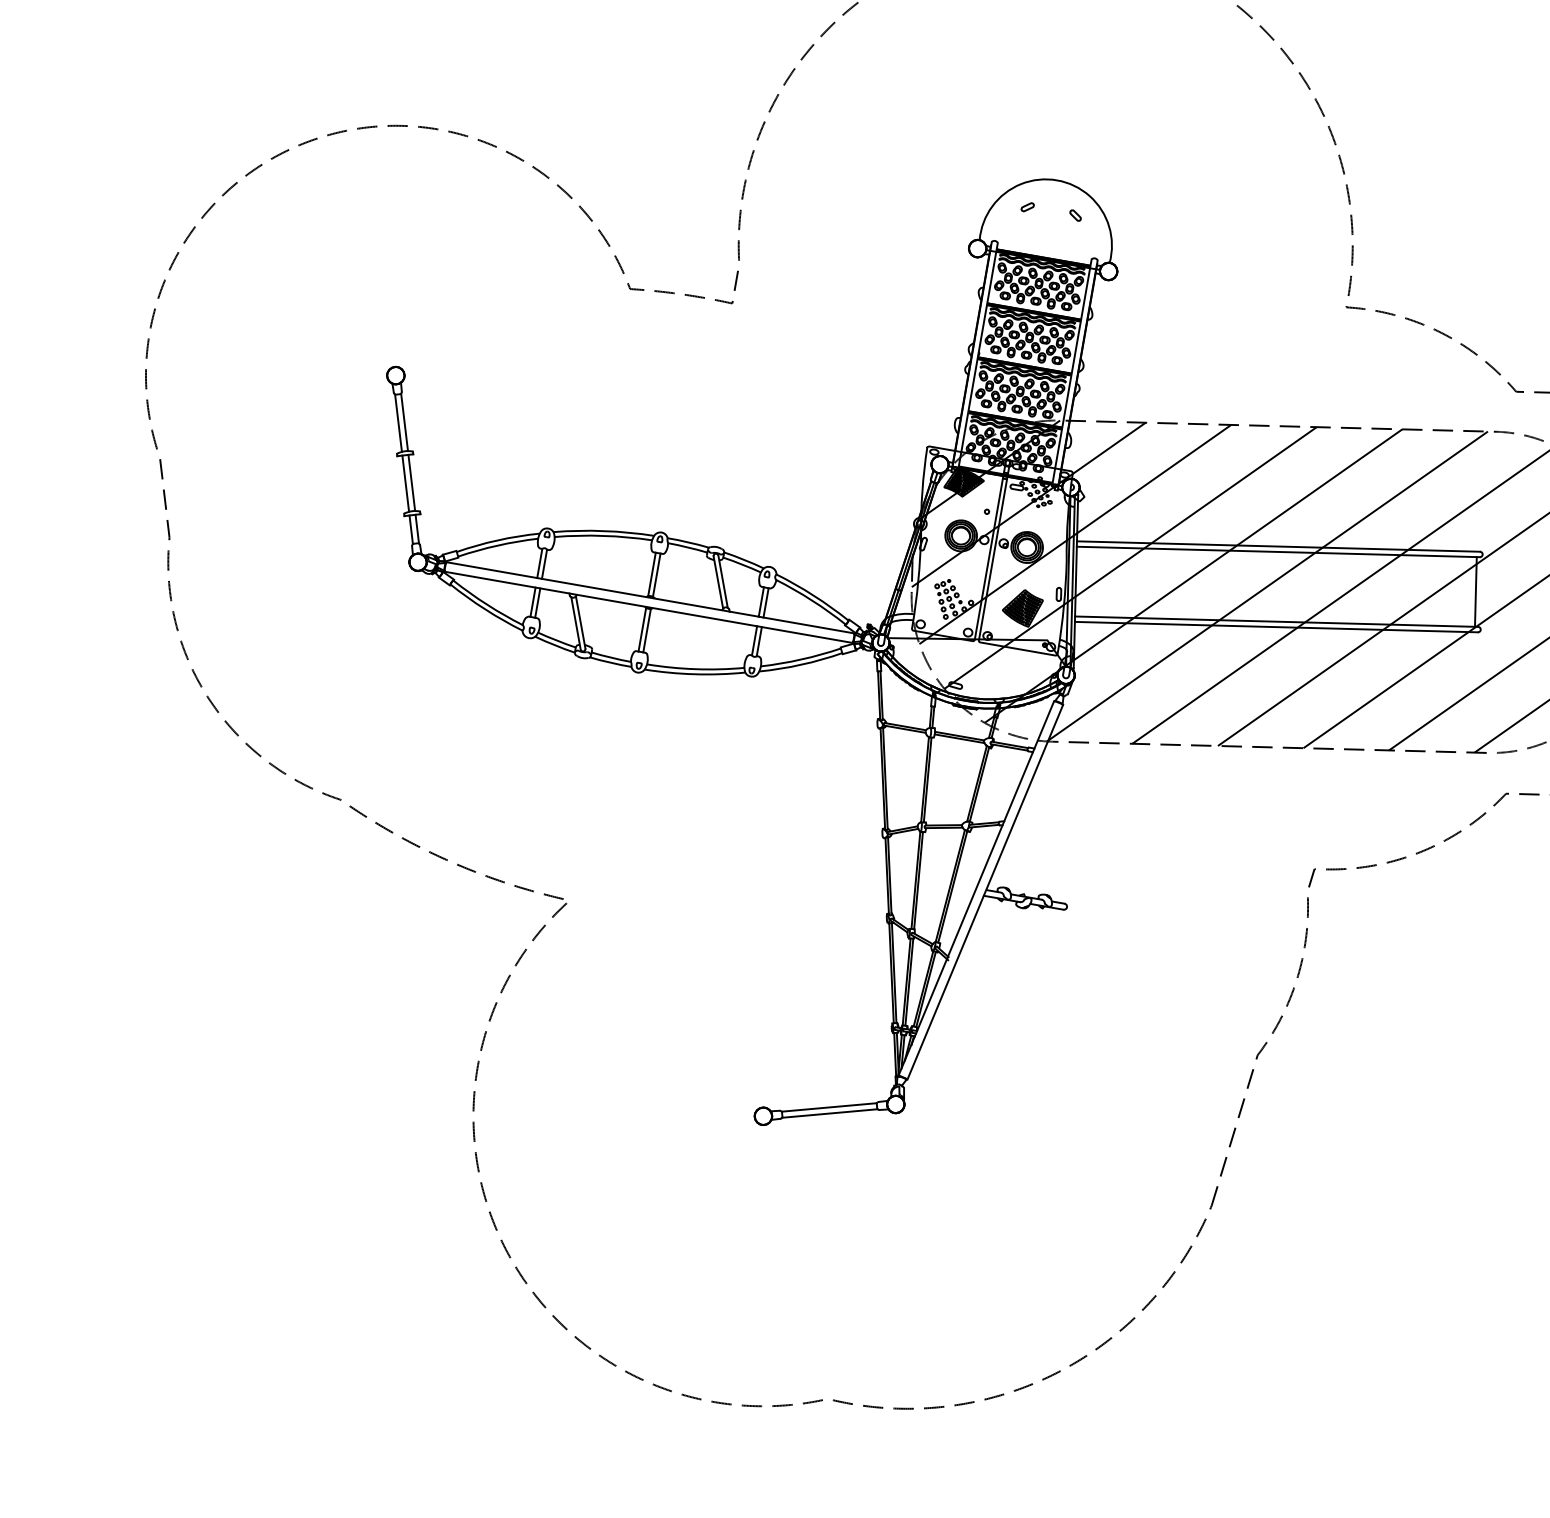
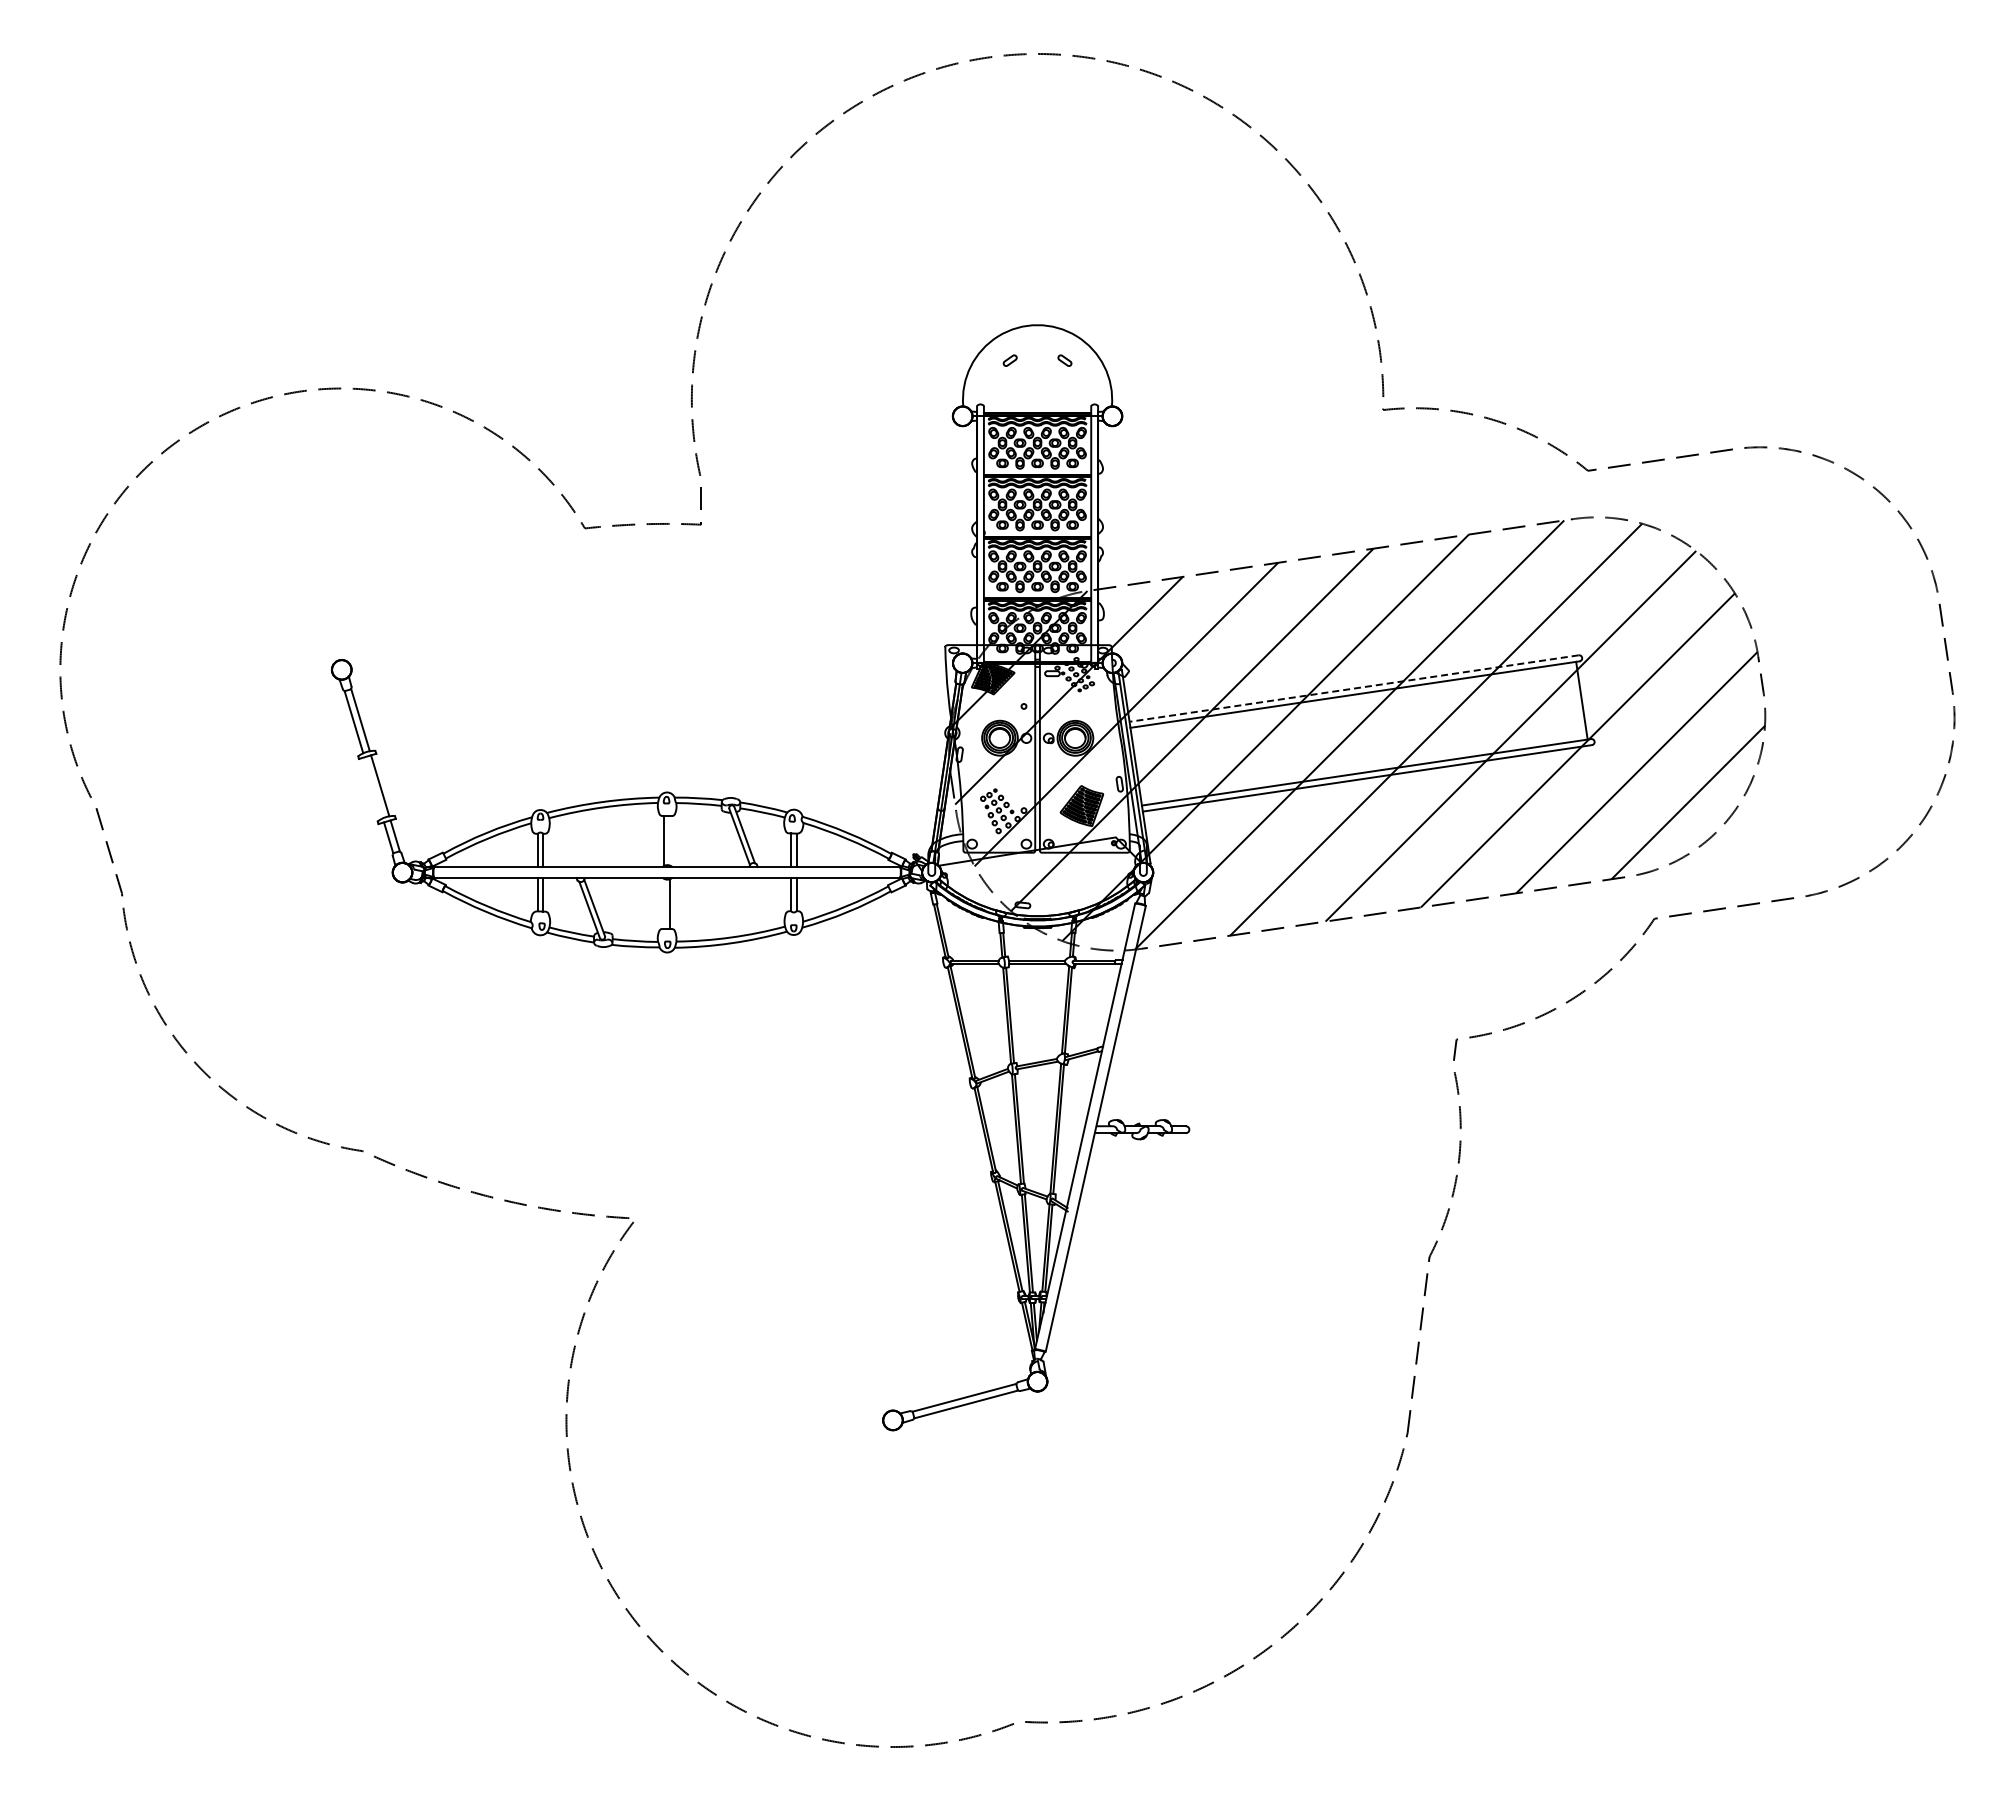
line: (405, 483) -> (373, 787), removed
line: (1278, 546) -> (1354, 688), solid -> dashed
line: (656, 574) -> (669, 840), removed
line: (642, 630) -> (664, 904), removed

